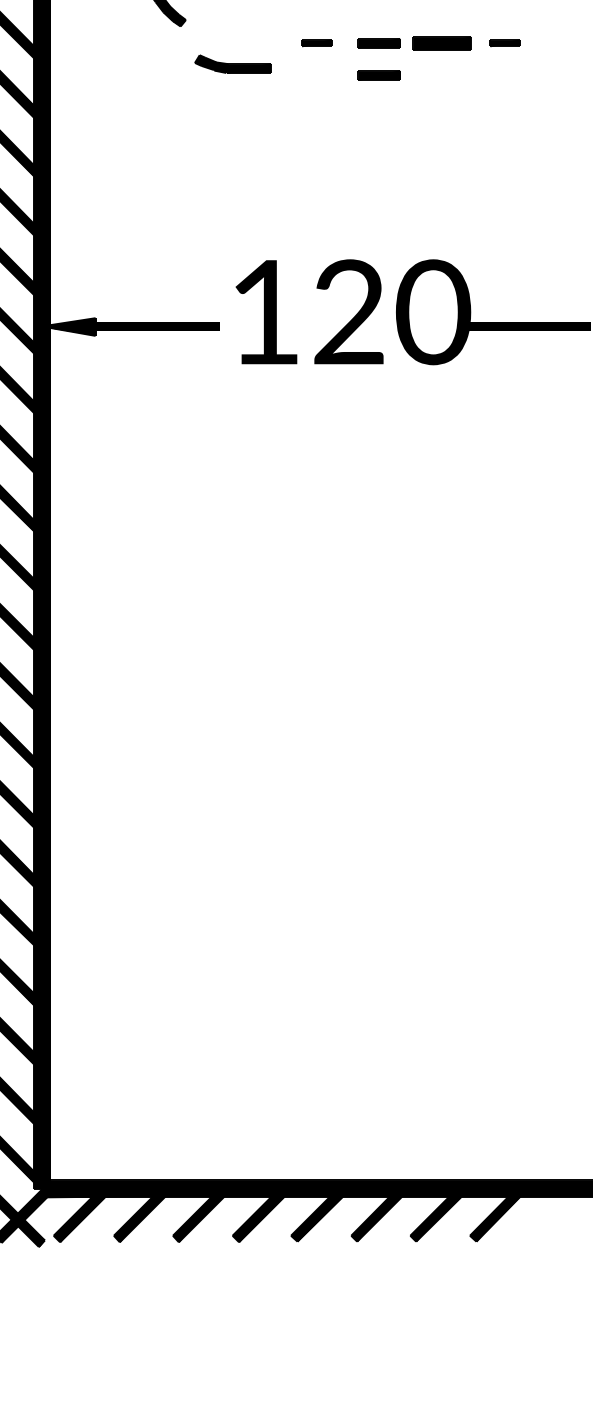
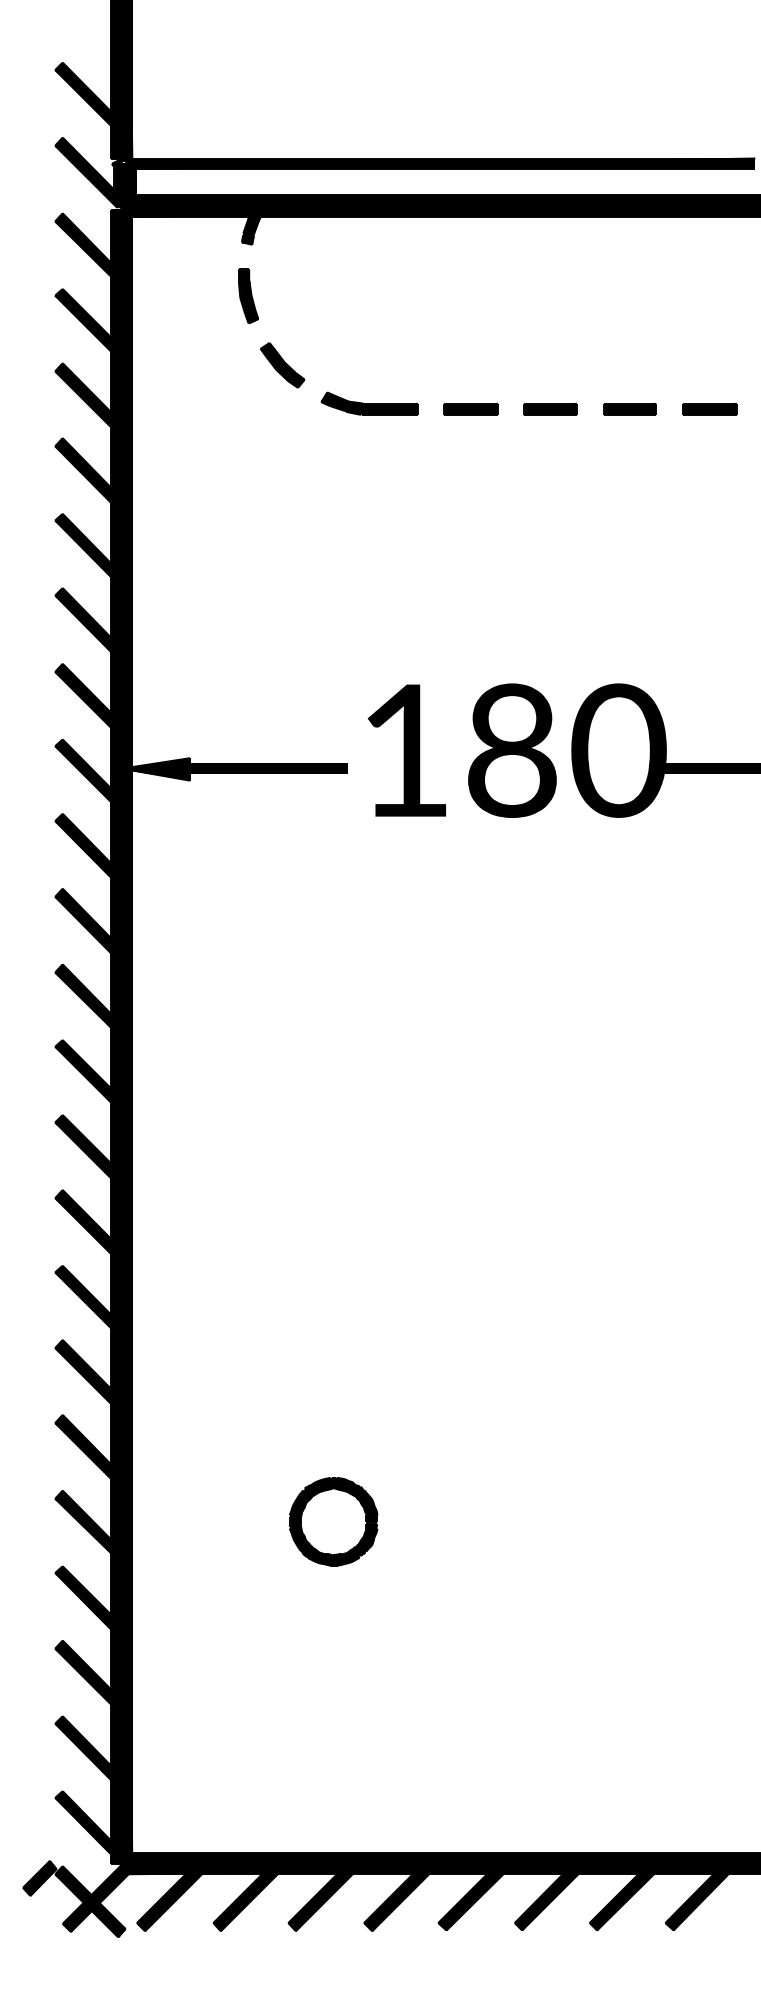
part: (316, 42) -> (470, 408), size x1.43
part: (441, 42) -> (629, 408), size x0.71
part: (504, 42) -> (709, 408), size x1.43
part: (232, 64) -> (369, 403), moved
part: (379, 75) -> (550, 449), removed
text: (348, 312) -> (511, 750), 120 -> 180
part: (208, 919) -> (333, 1521), added

